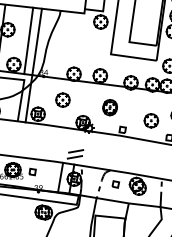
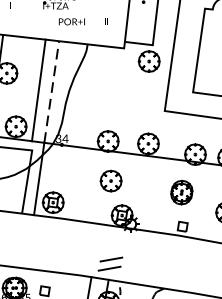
line: (37, 41) -> (52, 91), solid -> dashed
part: (62, 99) -> (110, 180), moved
part: (109, 107) -> (180, 192), moved

